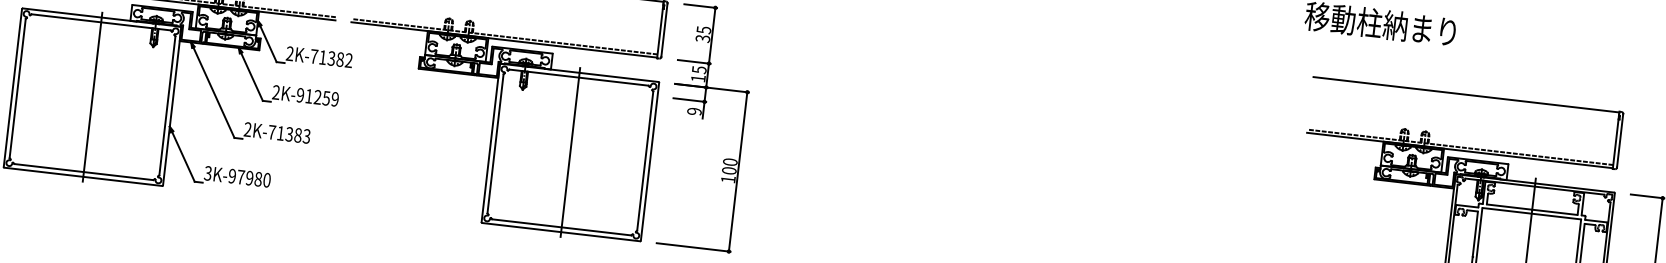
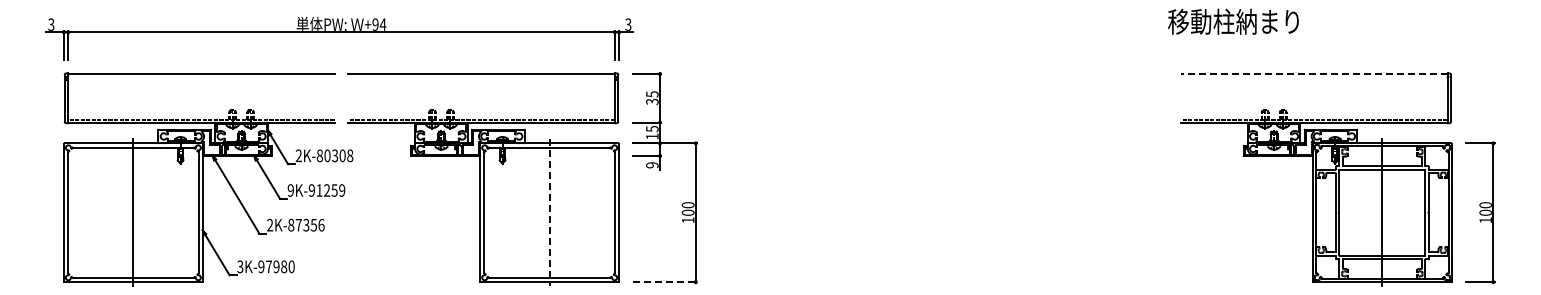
text: (330, 58) -> (334, 155), 2K-71382 -> 2K-80308
text: (275, 92) -> (290, 190), 2K-91259 -> 9K-91259
line: (1465, 95) -> (1313, 74), solid -> dashed
text: (289, 133) -> (306, 224), 2K-71383 -> 2K-87356
line: (570, 152) -> (549, 212), solid -> dashed
line: (694, 247) -> (665, 282), solid -> dashed

